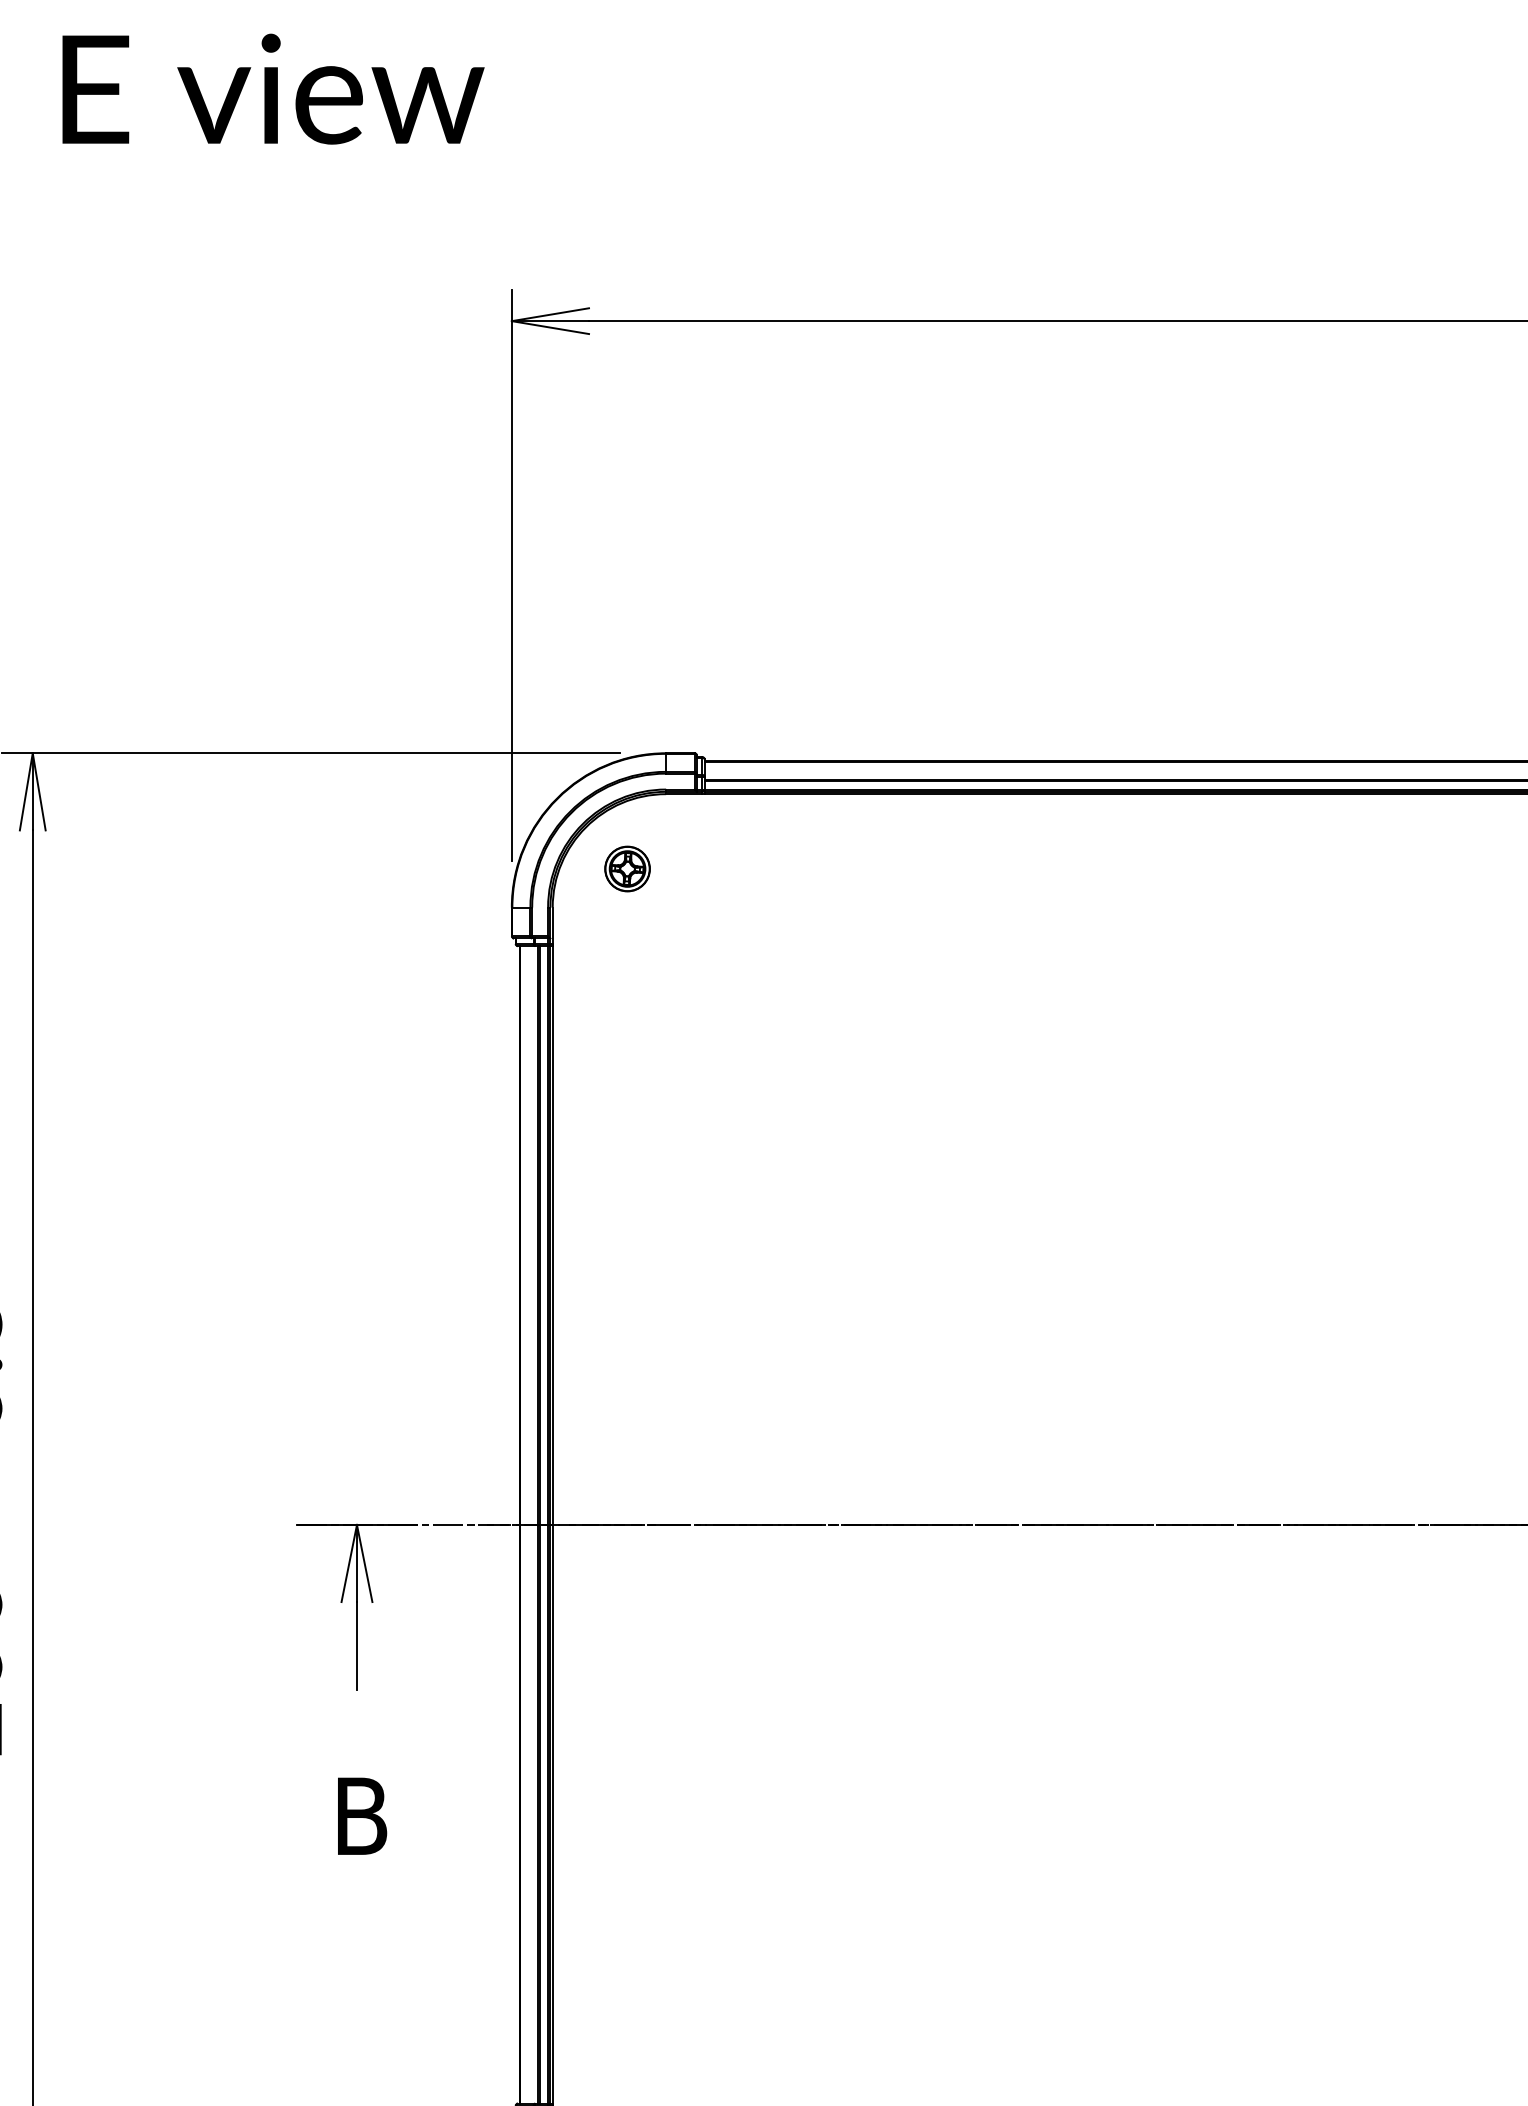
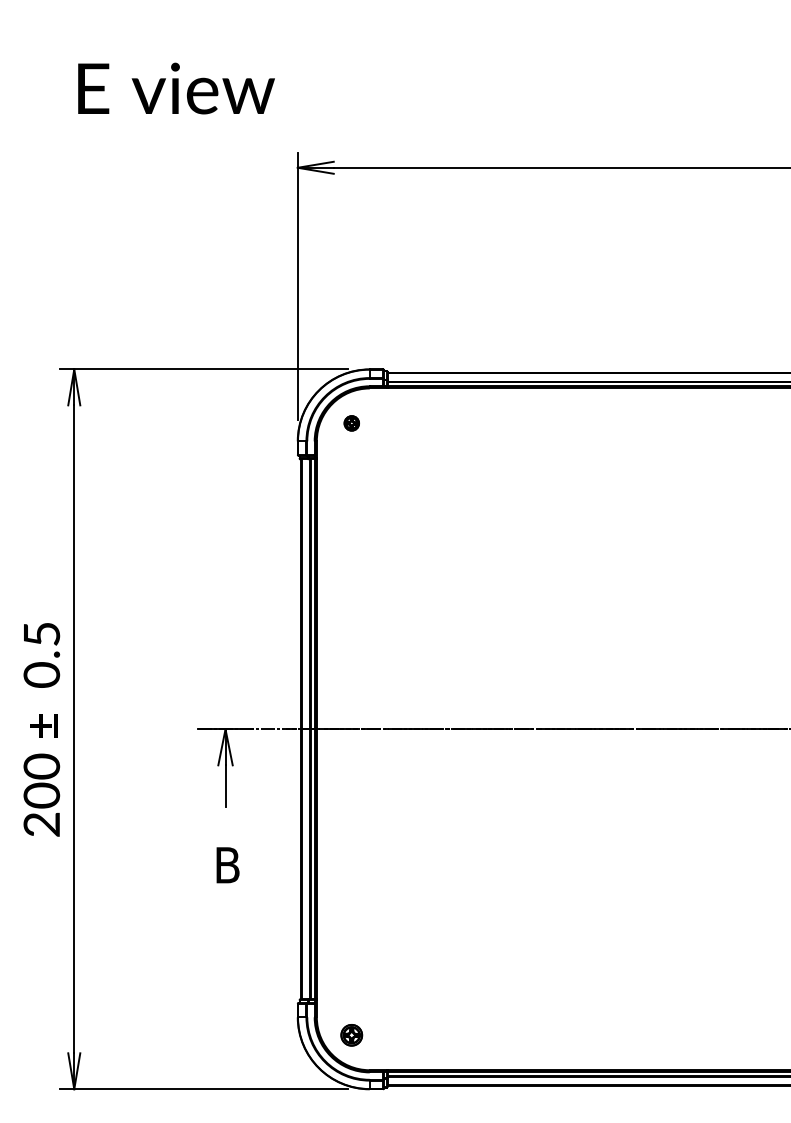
text: (273, 89) -> (176, 88), moved
part: (627, 869) -> (351, 423), size x0.7

